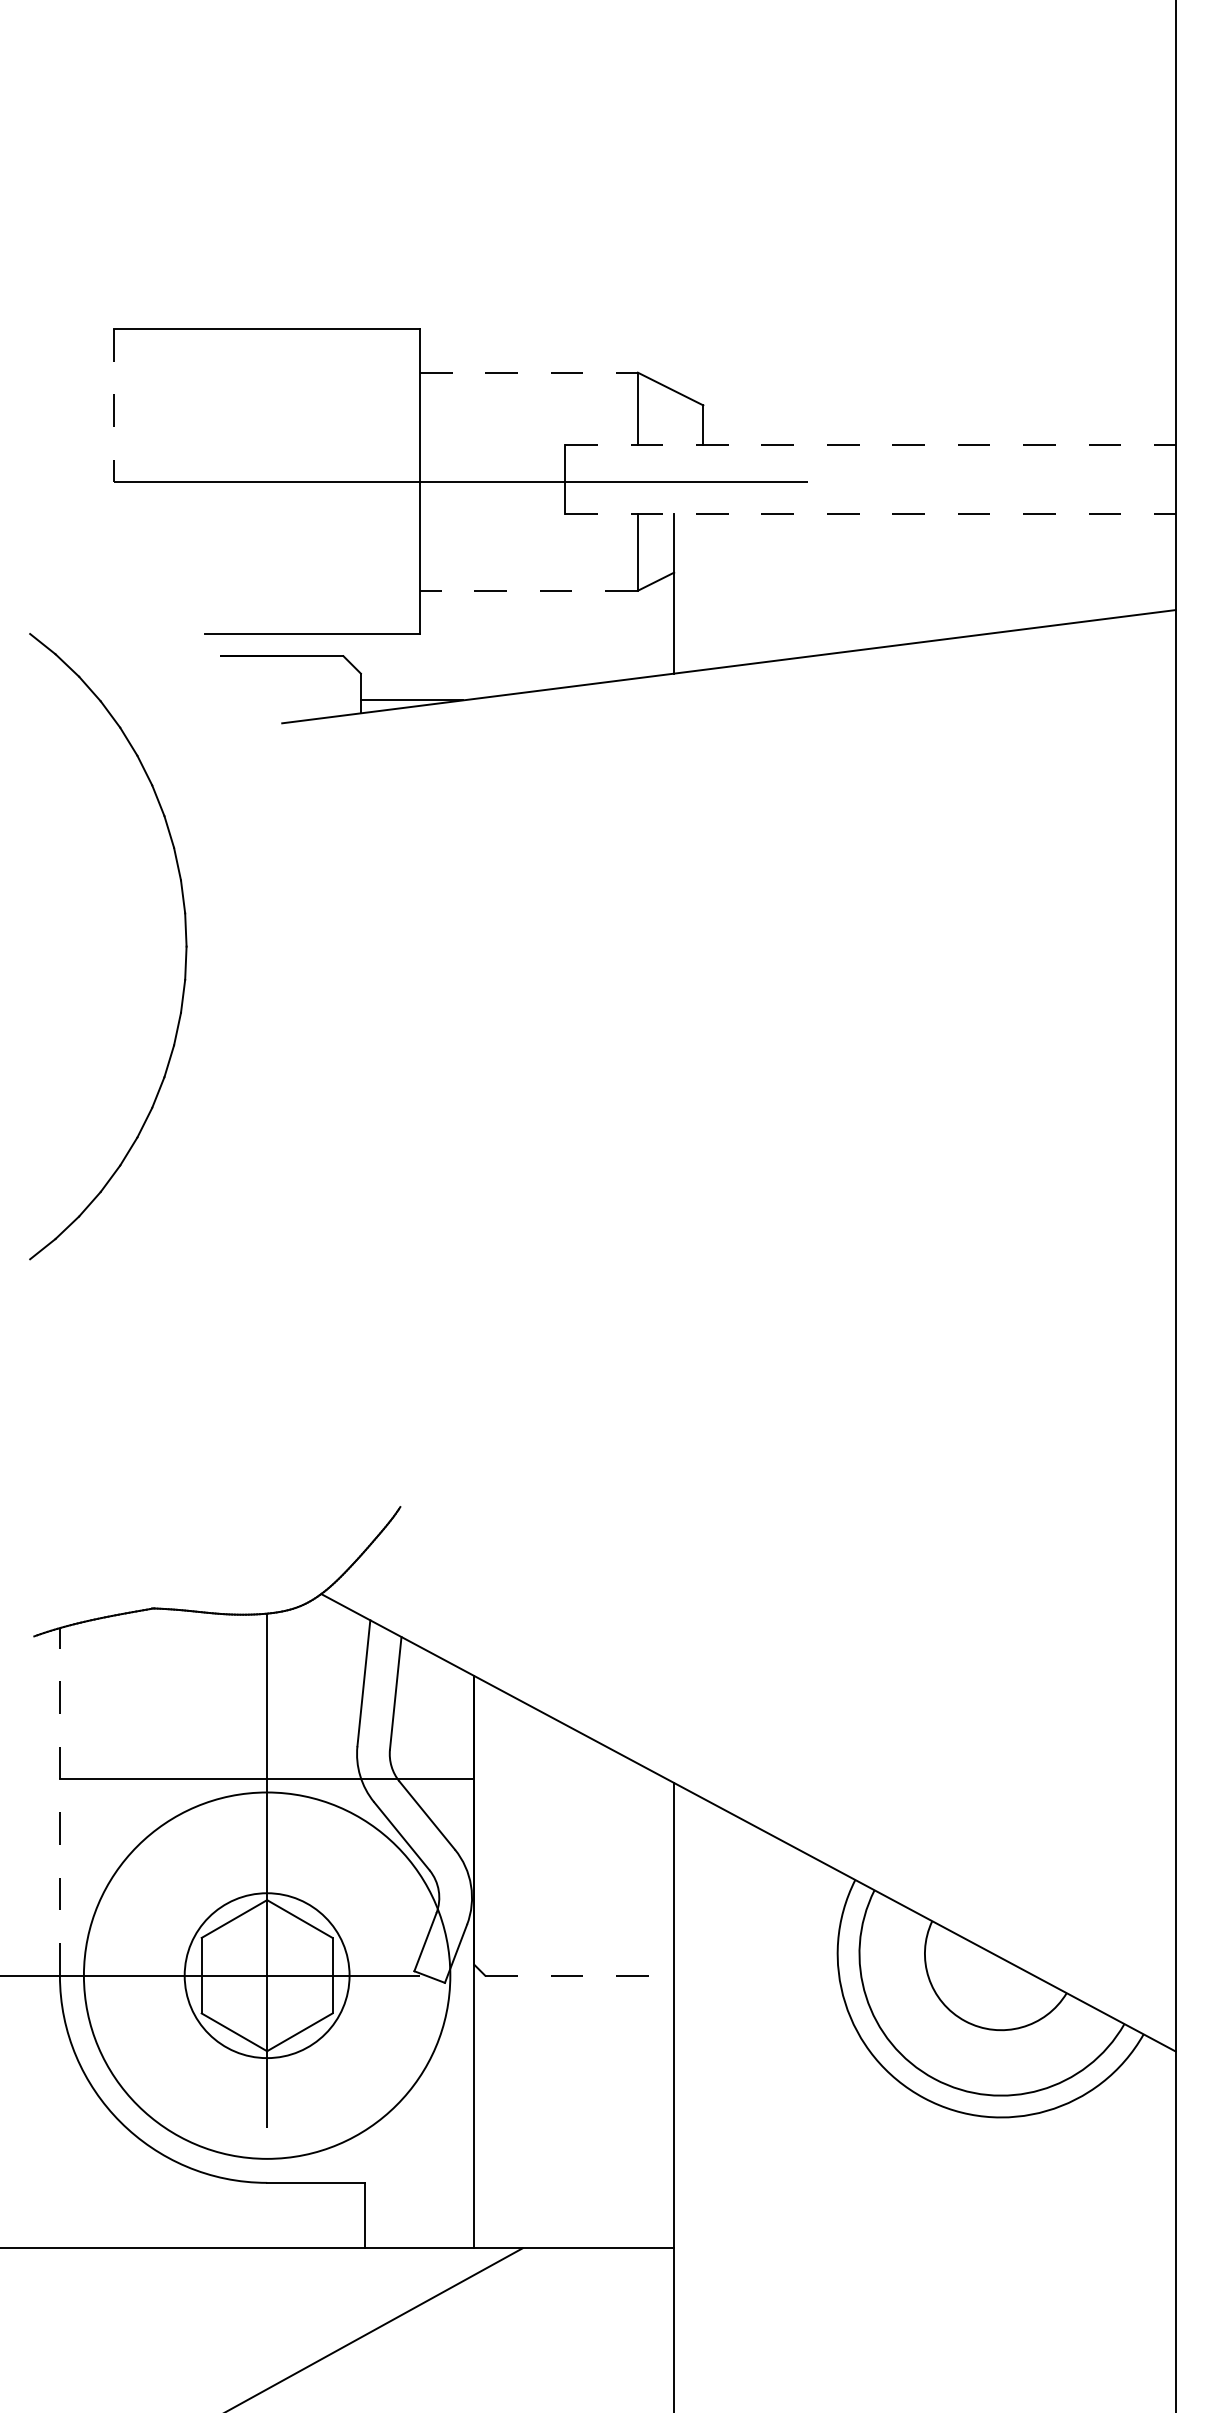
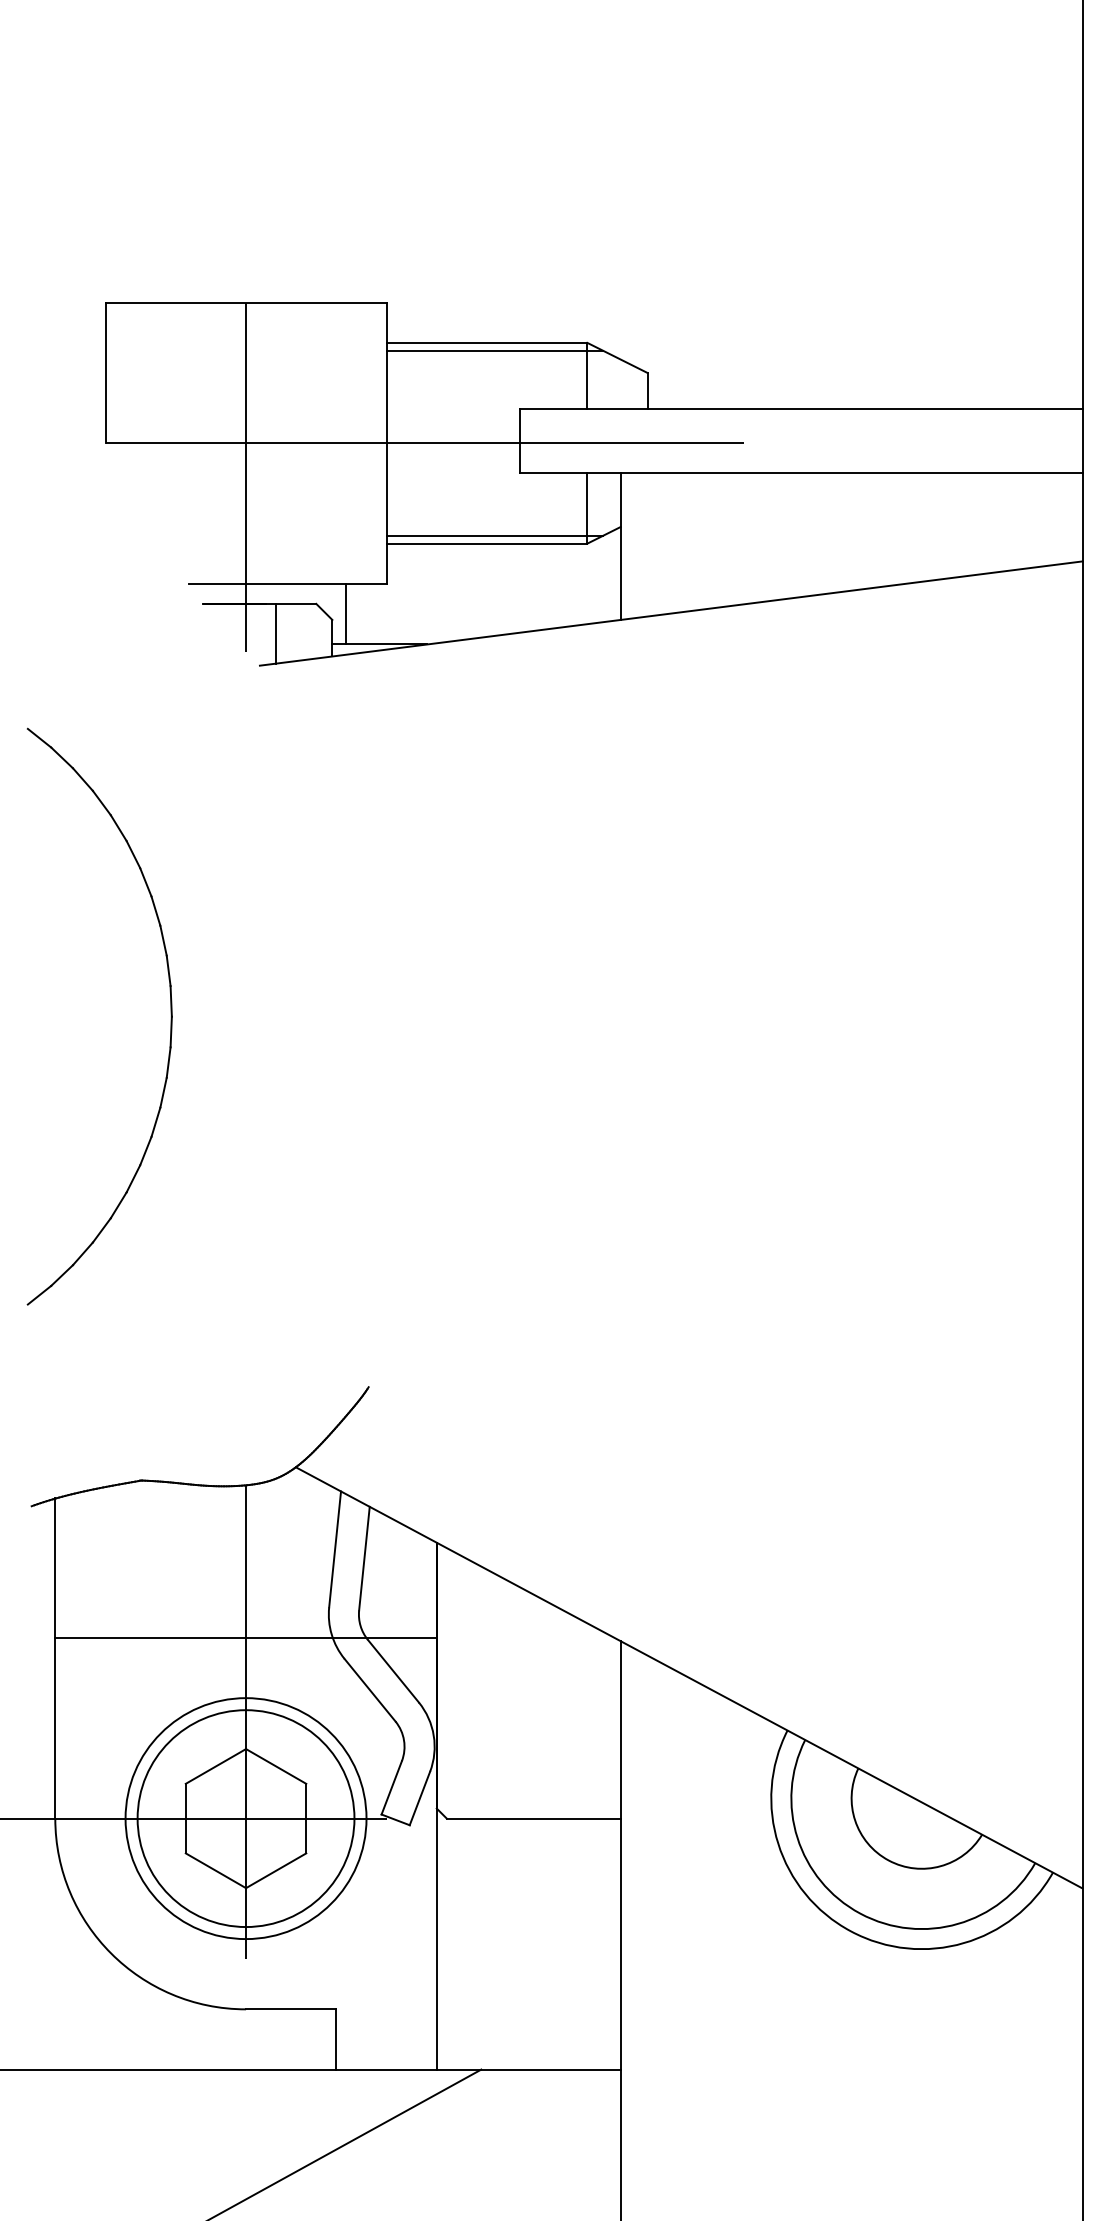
line: (529, 372) -> (487, 342), dashed -> solid
line: (537, 381) -> (494, 351), added
line: (114, 405) -> (105, 373), dashed -> solid
line: (870, 444) -> (801, 409), dashed -> solid
line: (870, 514) -> (801, 473), dashed -> solid
line: (267, 518) -> (246, 477), added
line: (537, 582) -> (494, 536), added
line: (528, 590) -> (486, 543), dashed -> solid
line: (376, 666) -> (346, 613), added
line: (299, 688) -> (275, 633), added
part: (185, 946) -> (170, 1016), moved
line: (59, 1801) -> (54, 1658), dashed -> solid
circle: (266, 1975) -> (245, 1818), size x1.43
circle: (267, 1975) -> (246, 1818), size x0.71
line: (580, 1975) -> (534, 1818), dashed -> solid

